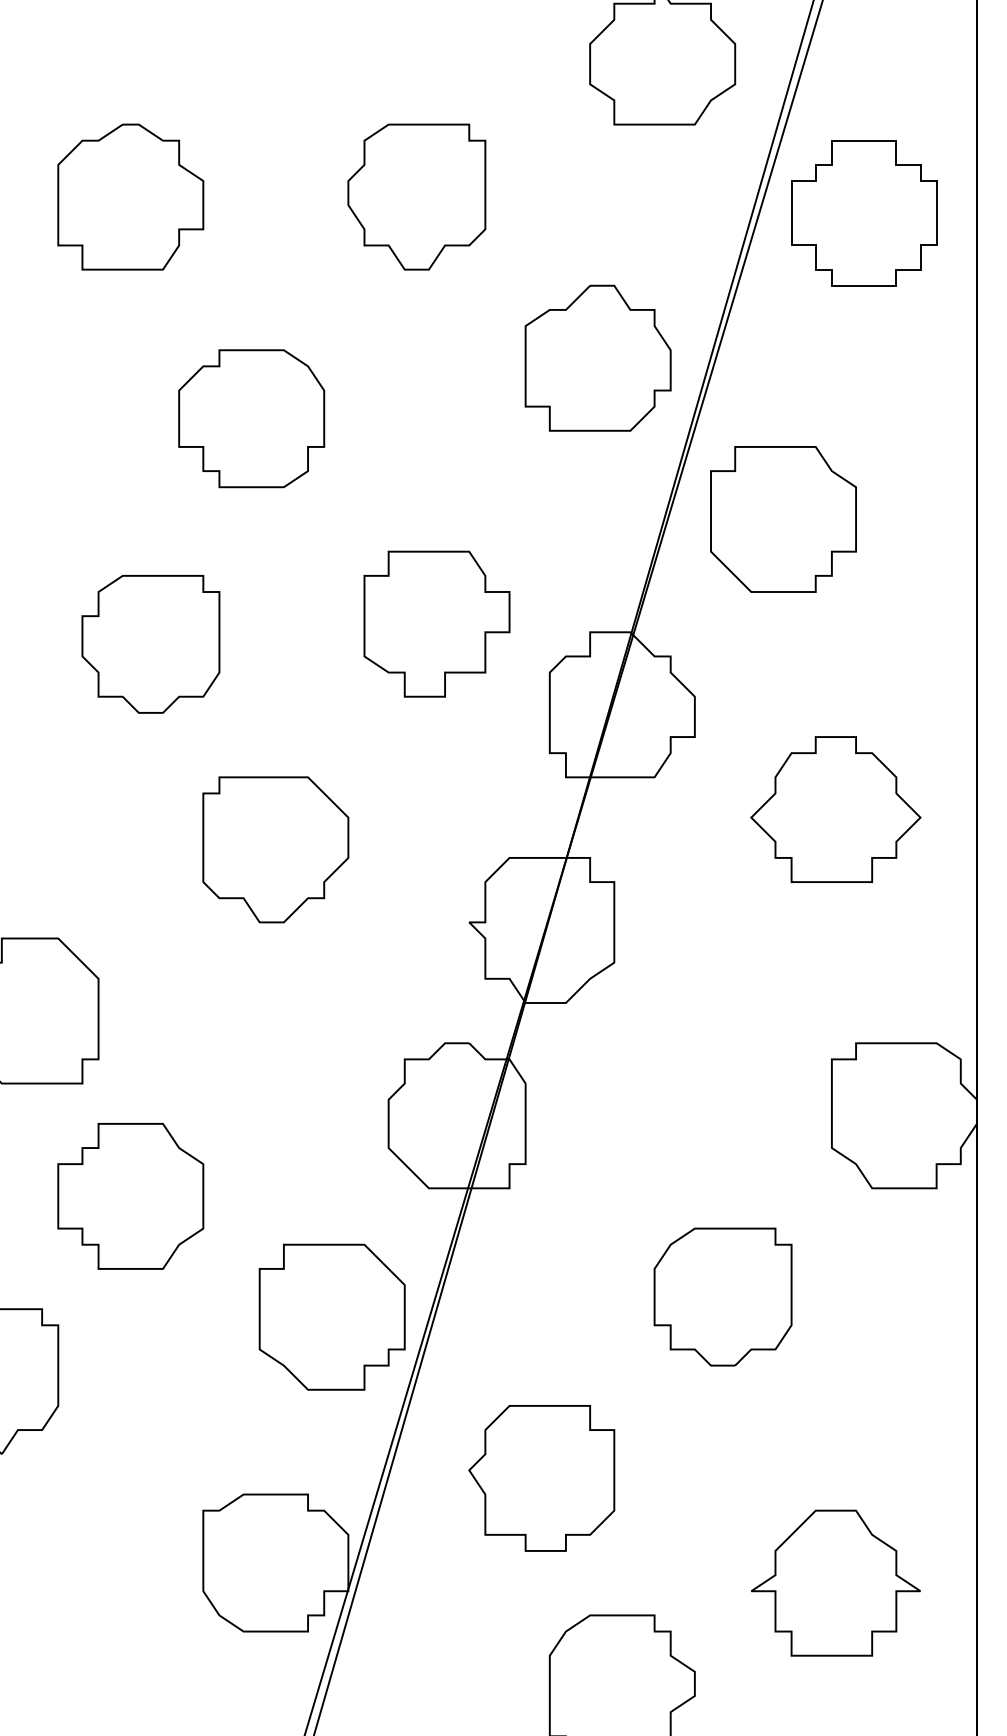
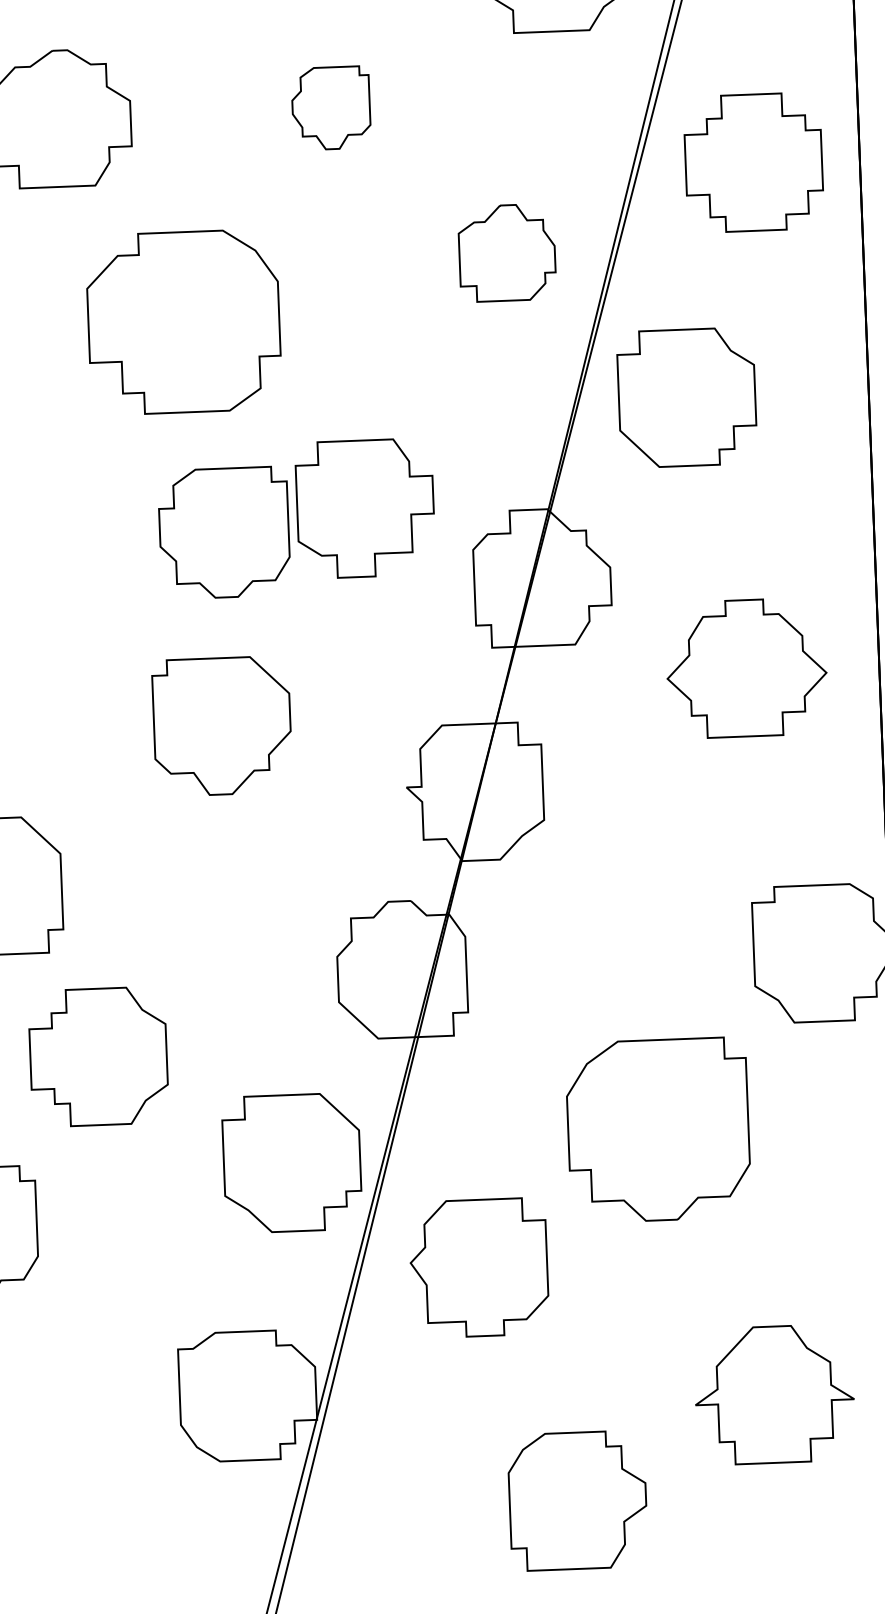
part: (416, 196) -> (330, 107), size x0.6
part: (864, 213) -> (754, 162), moved
part: (597, 357) -> (506, 252), size x0.7
part: (251, 418) -> (183, 322), size x1.4
part: (150, 644) -> (223, 533), moved
part: (722, 1296) -> (657, 1129), size x1.4
part: (541, 1478) -> (478, 1268), moved

